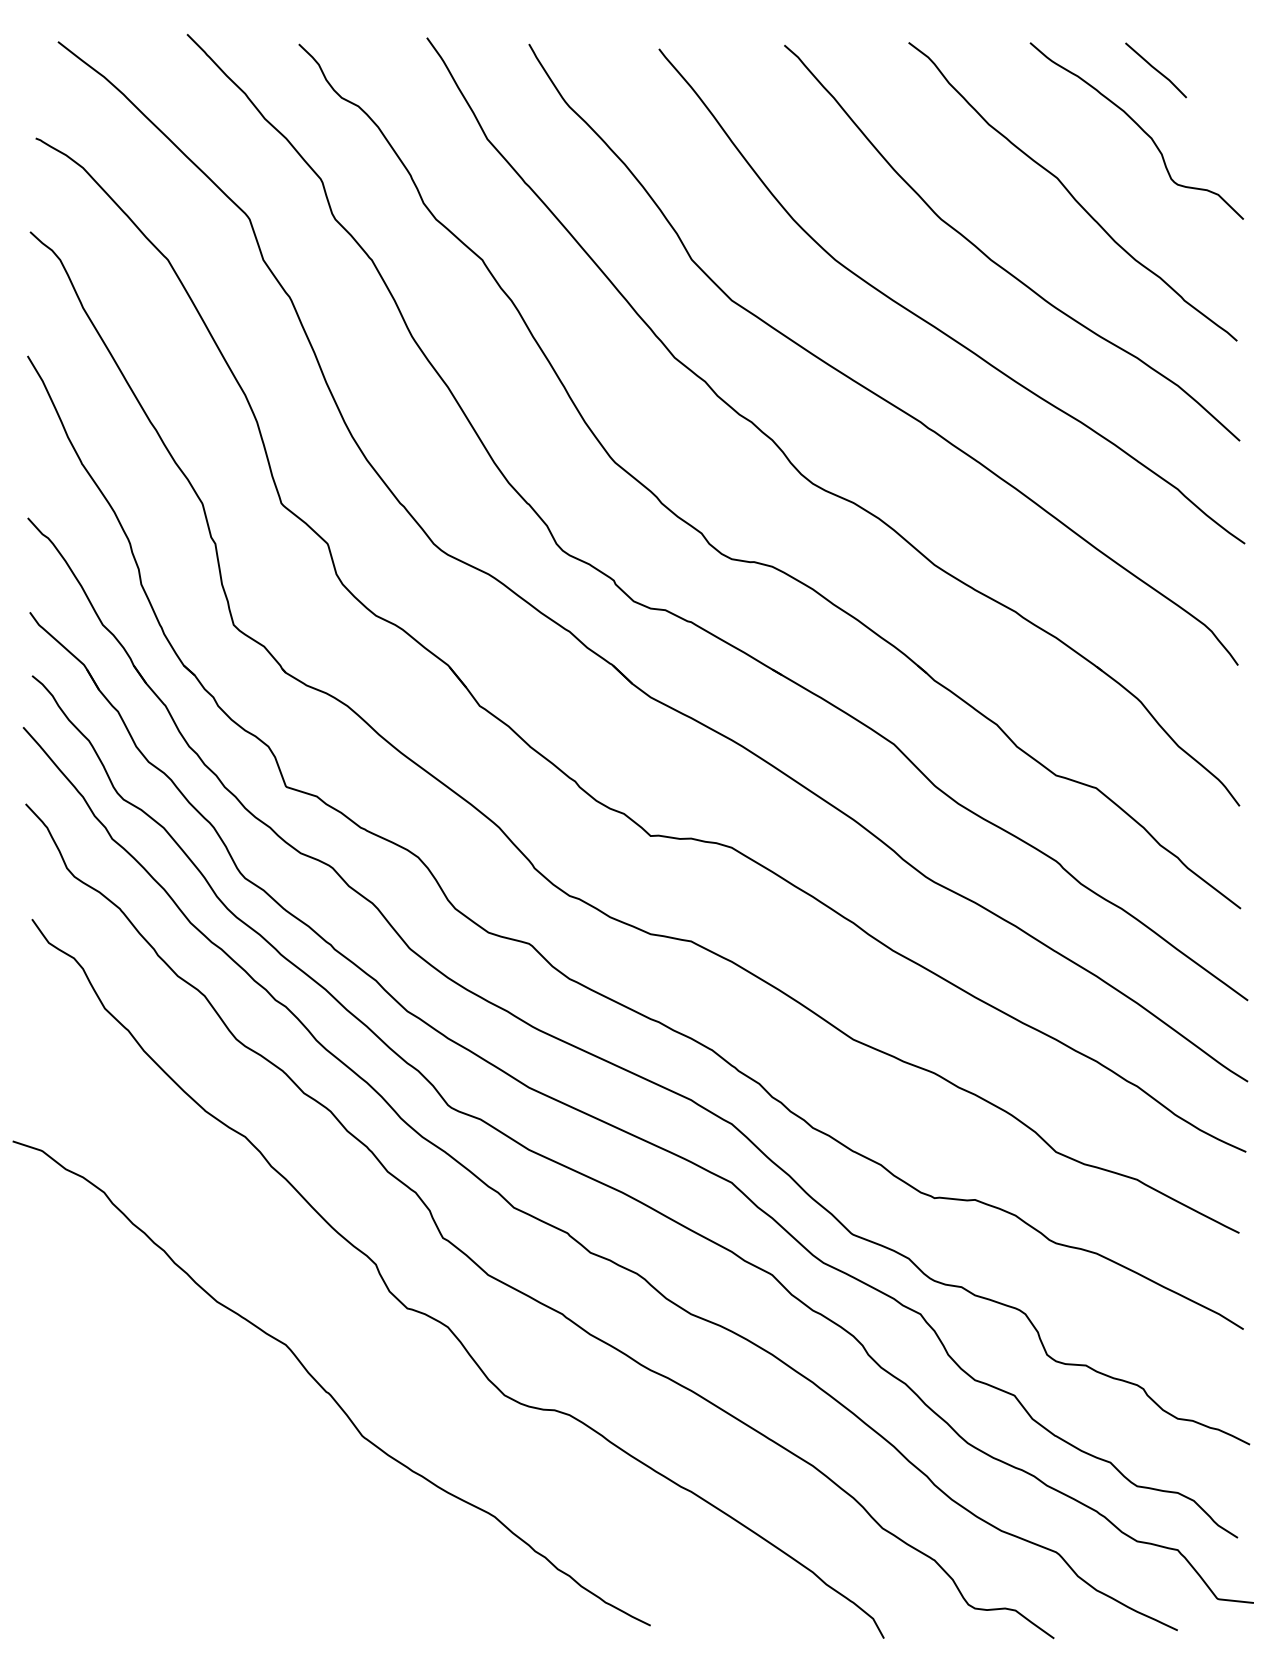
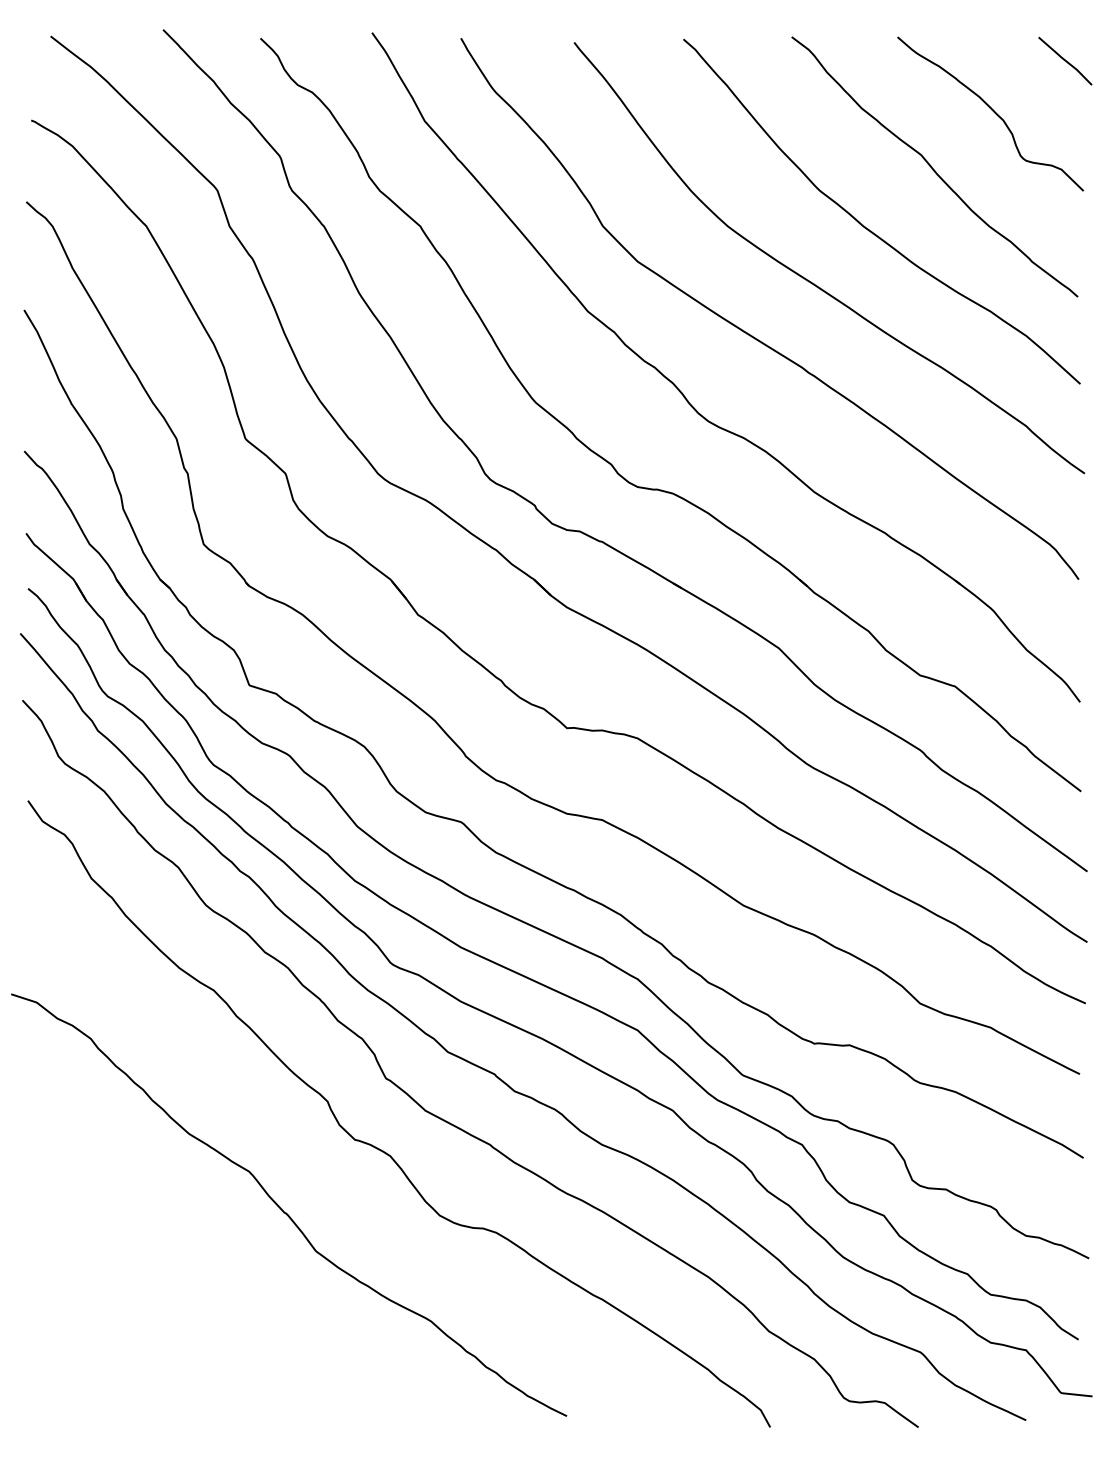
curve: (1156, 69) -> (1065, 60), moved

